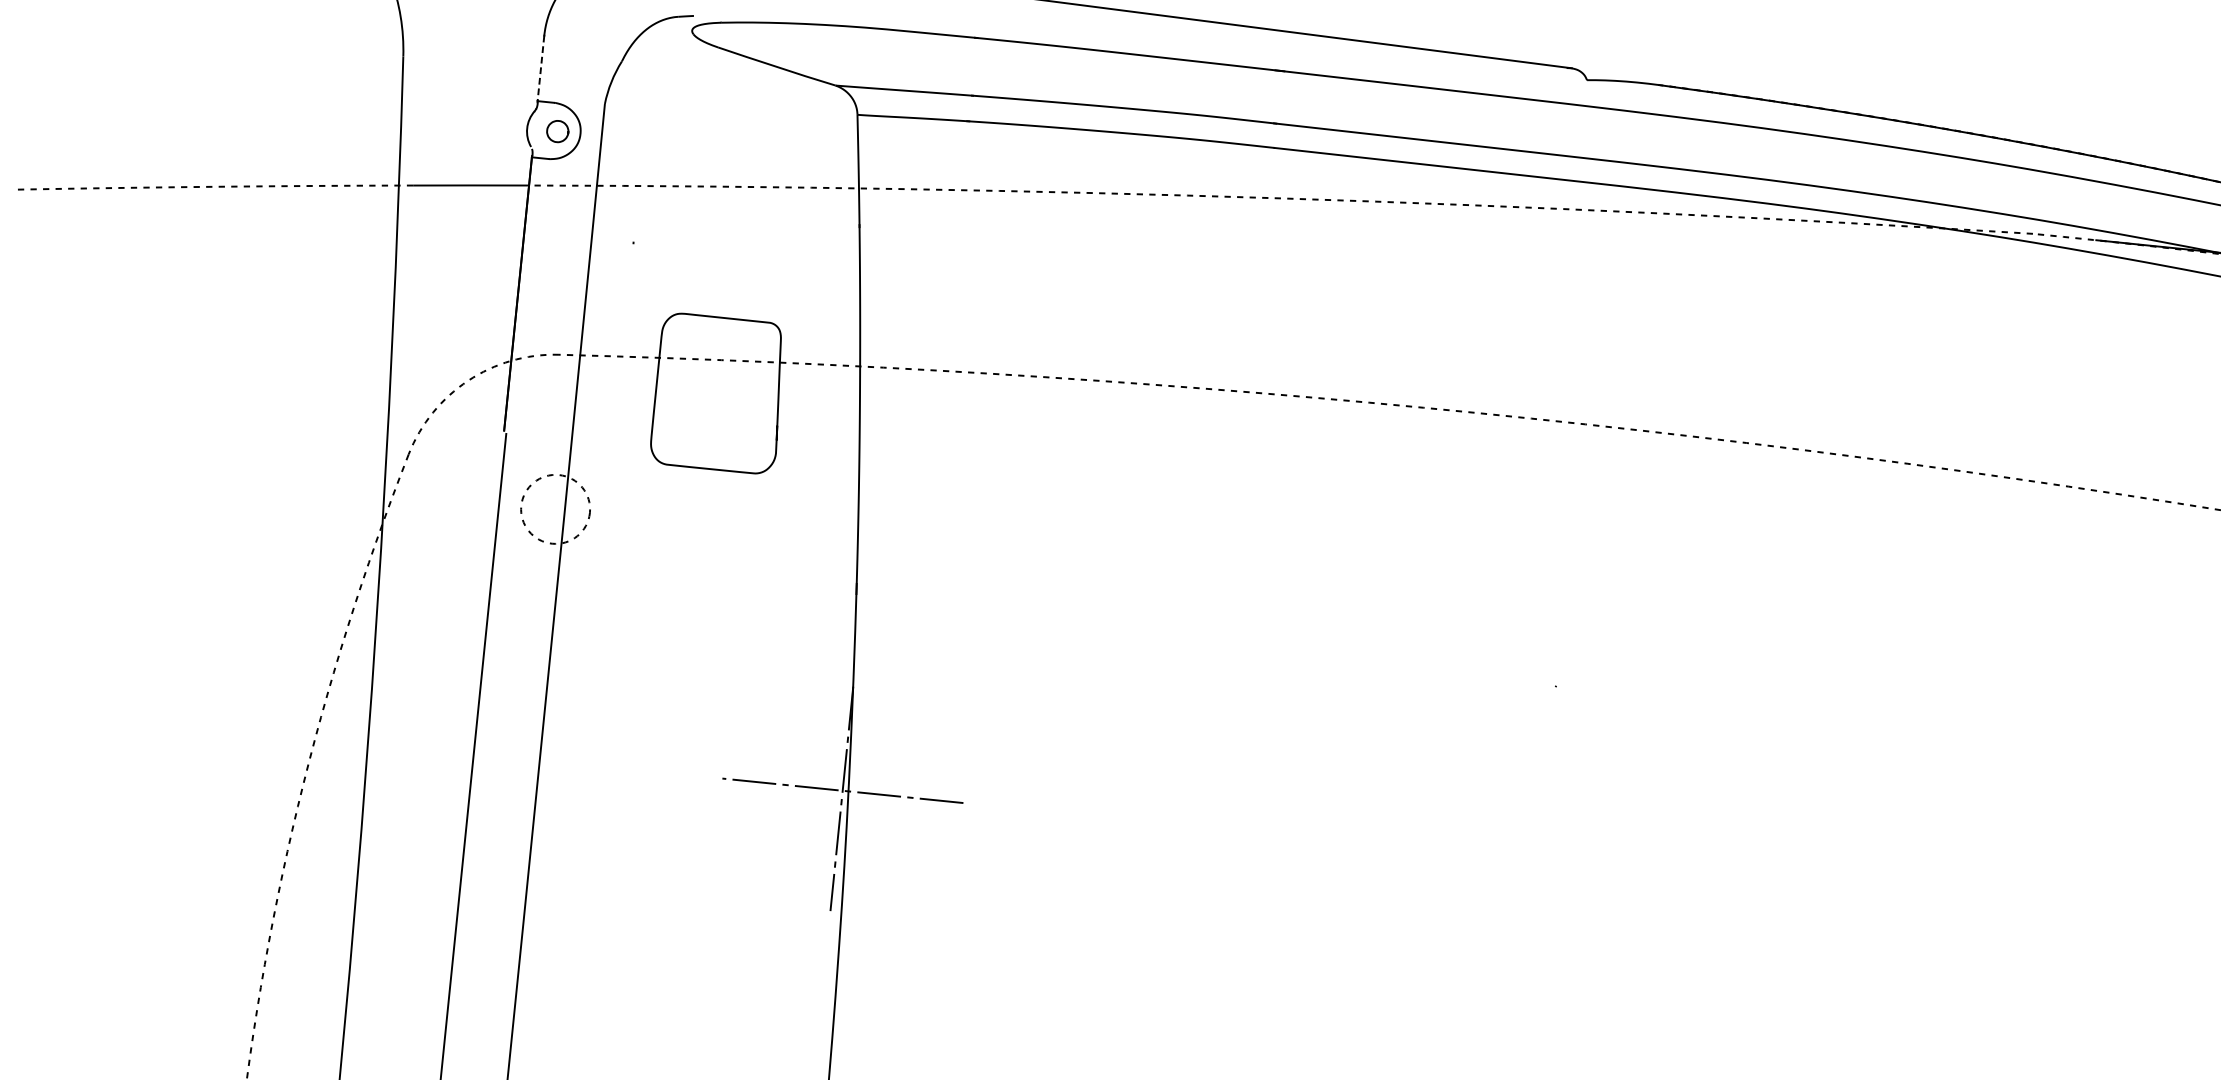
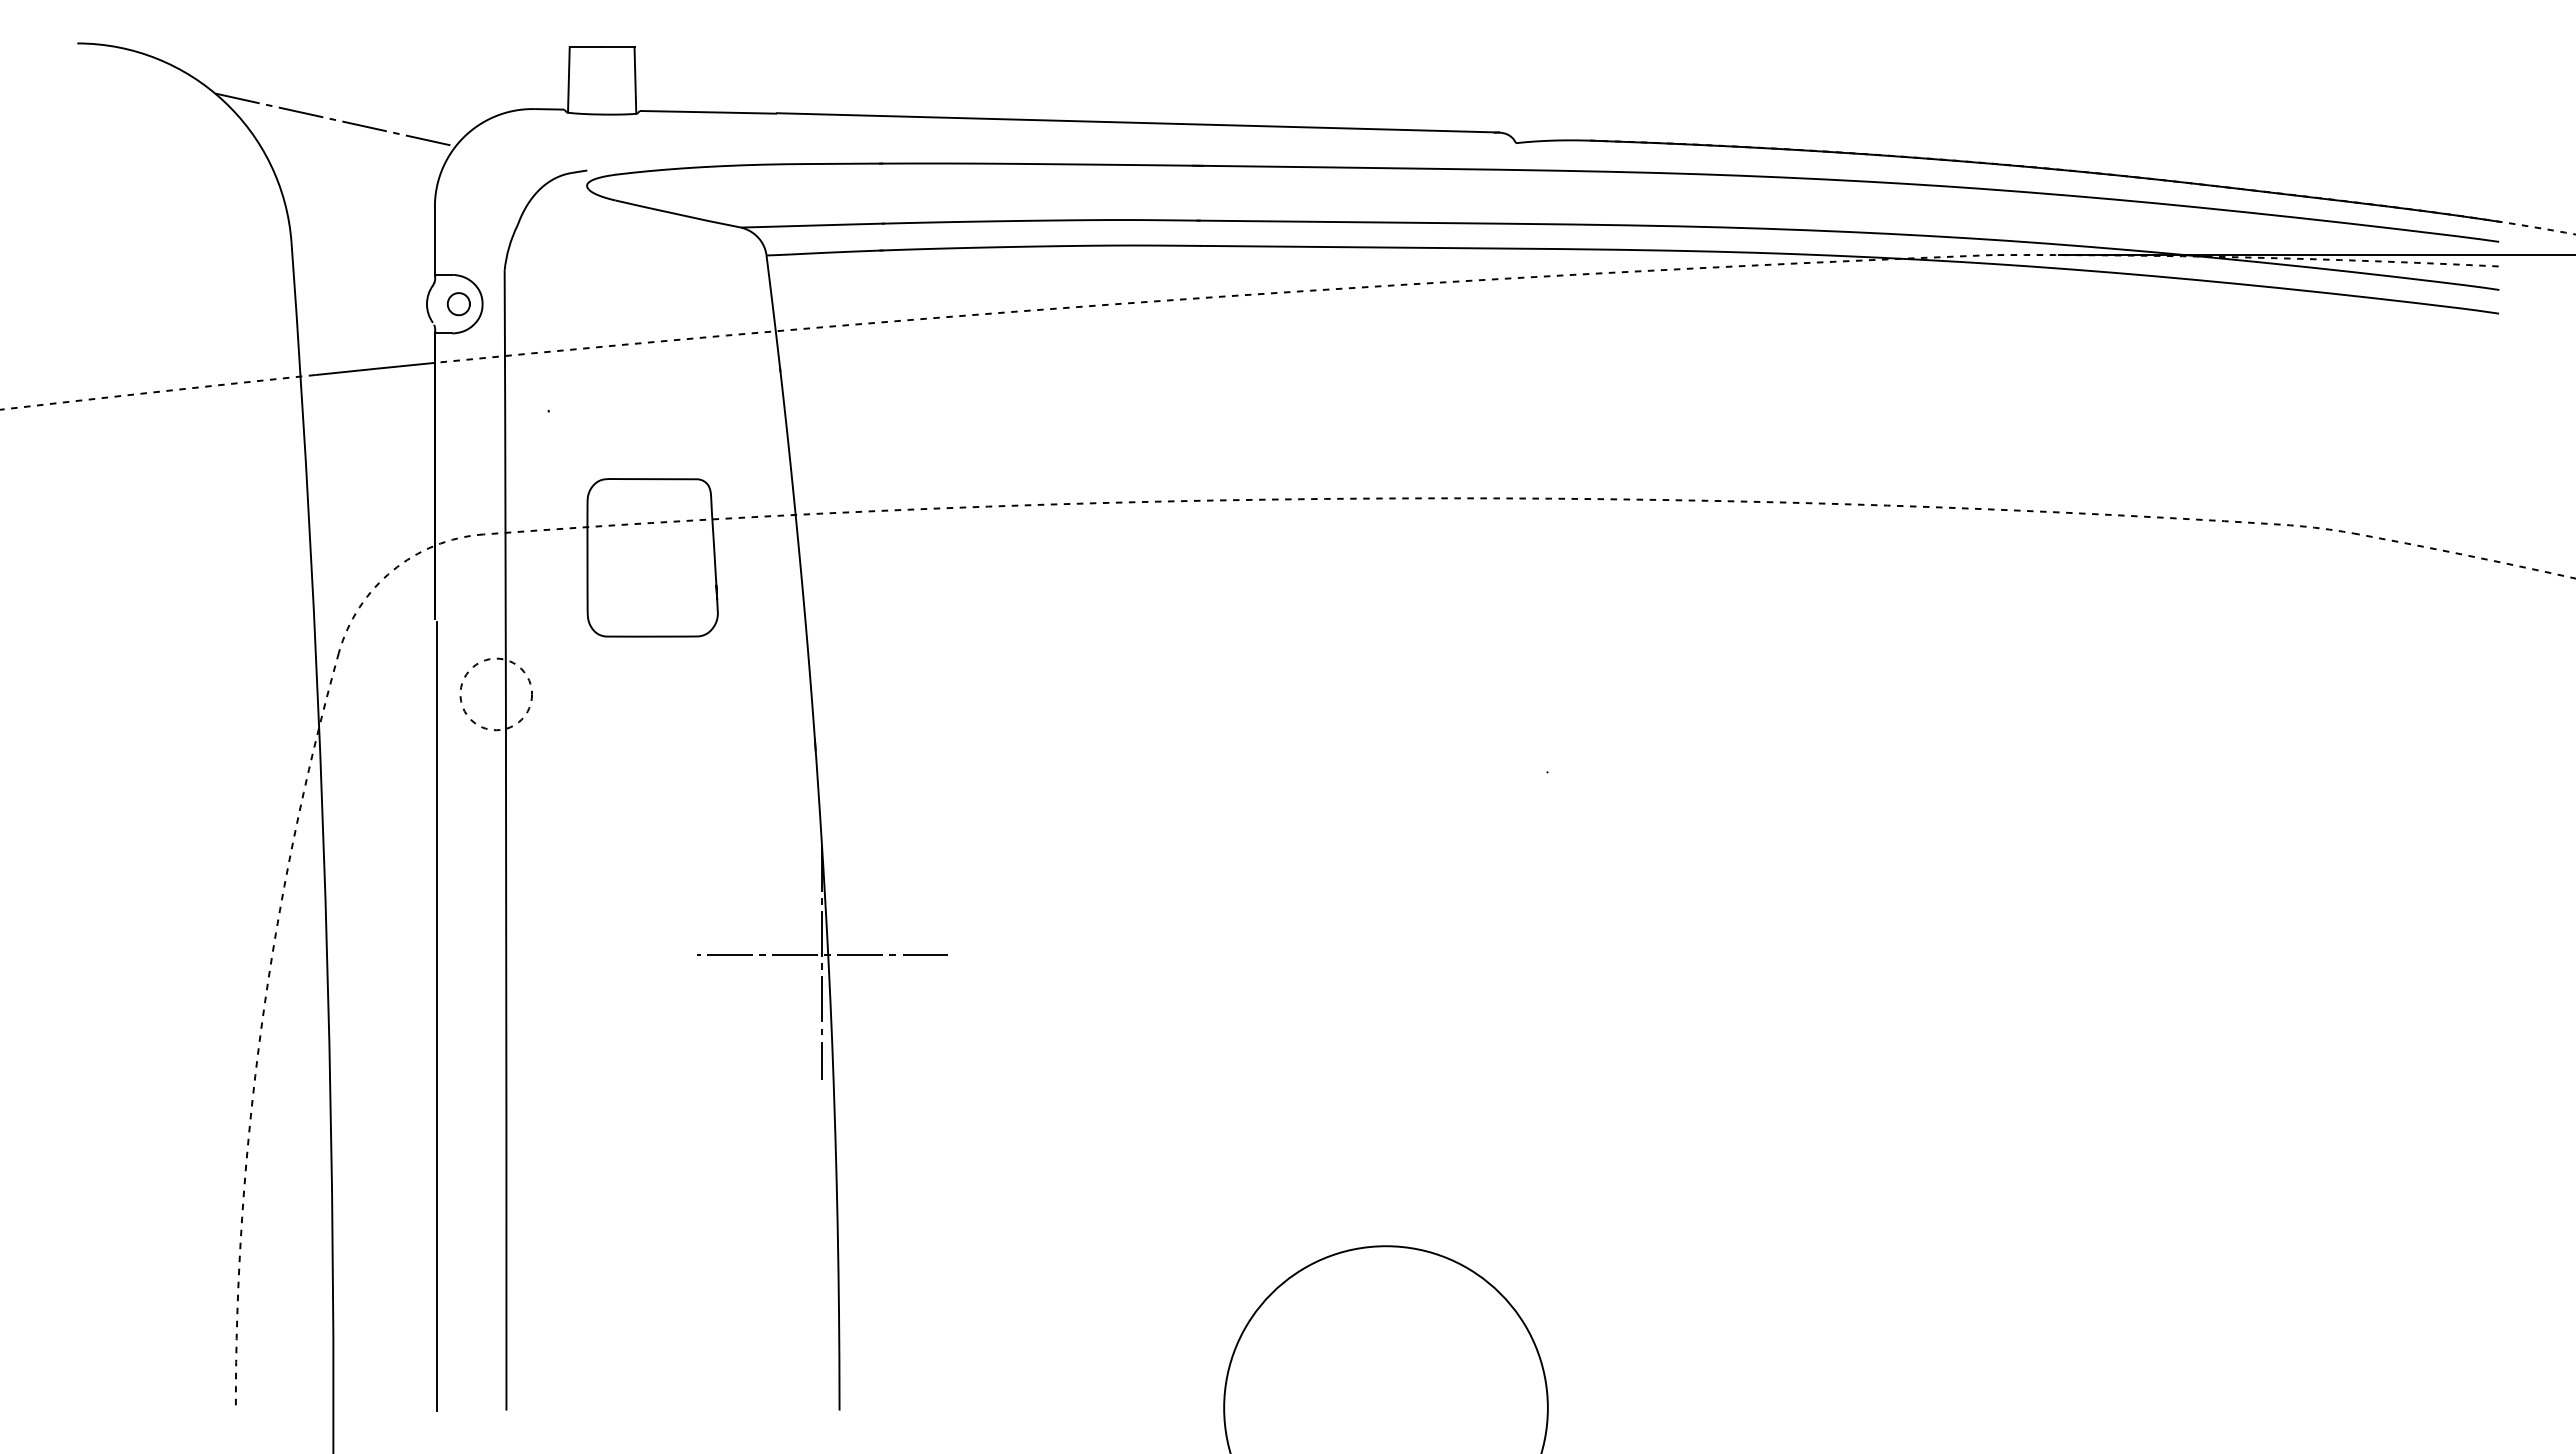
line: (540, 69) -> (434, 241), dashed -> solid

